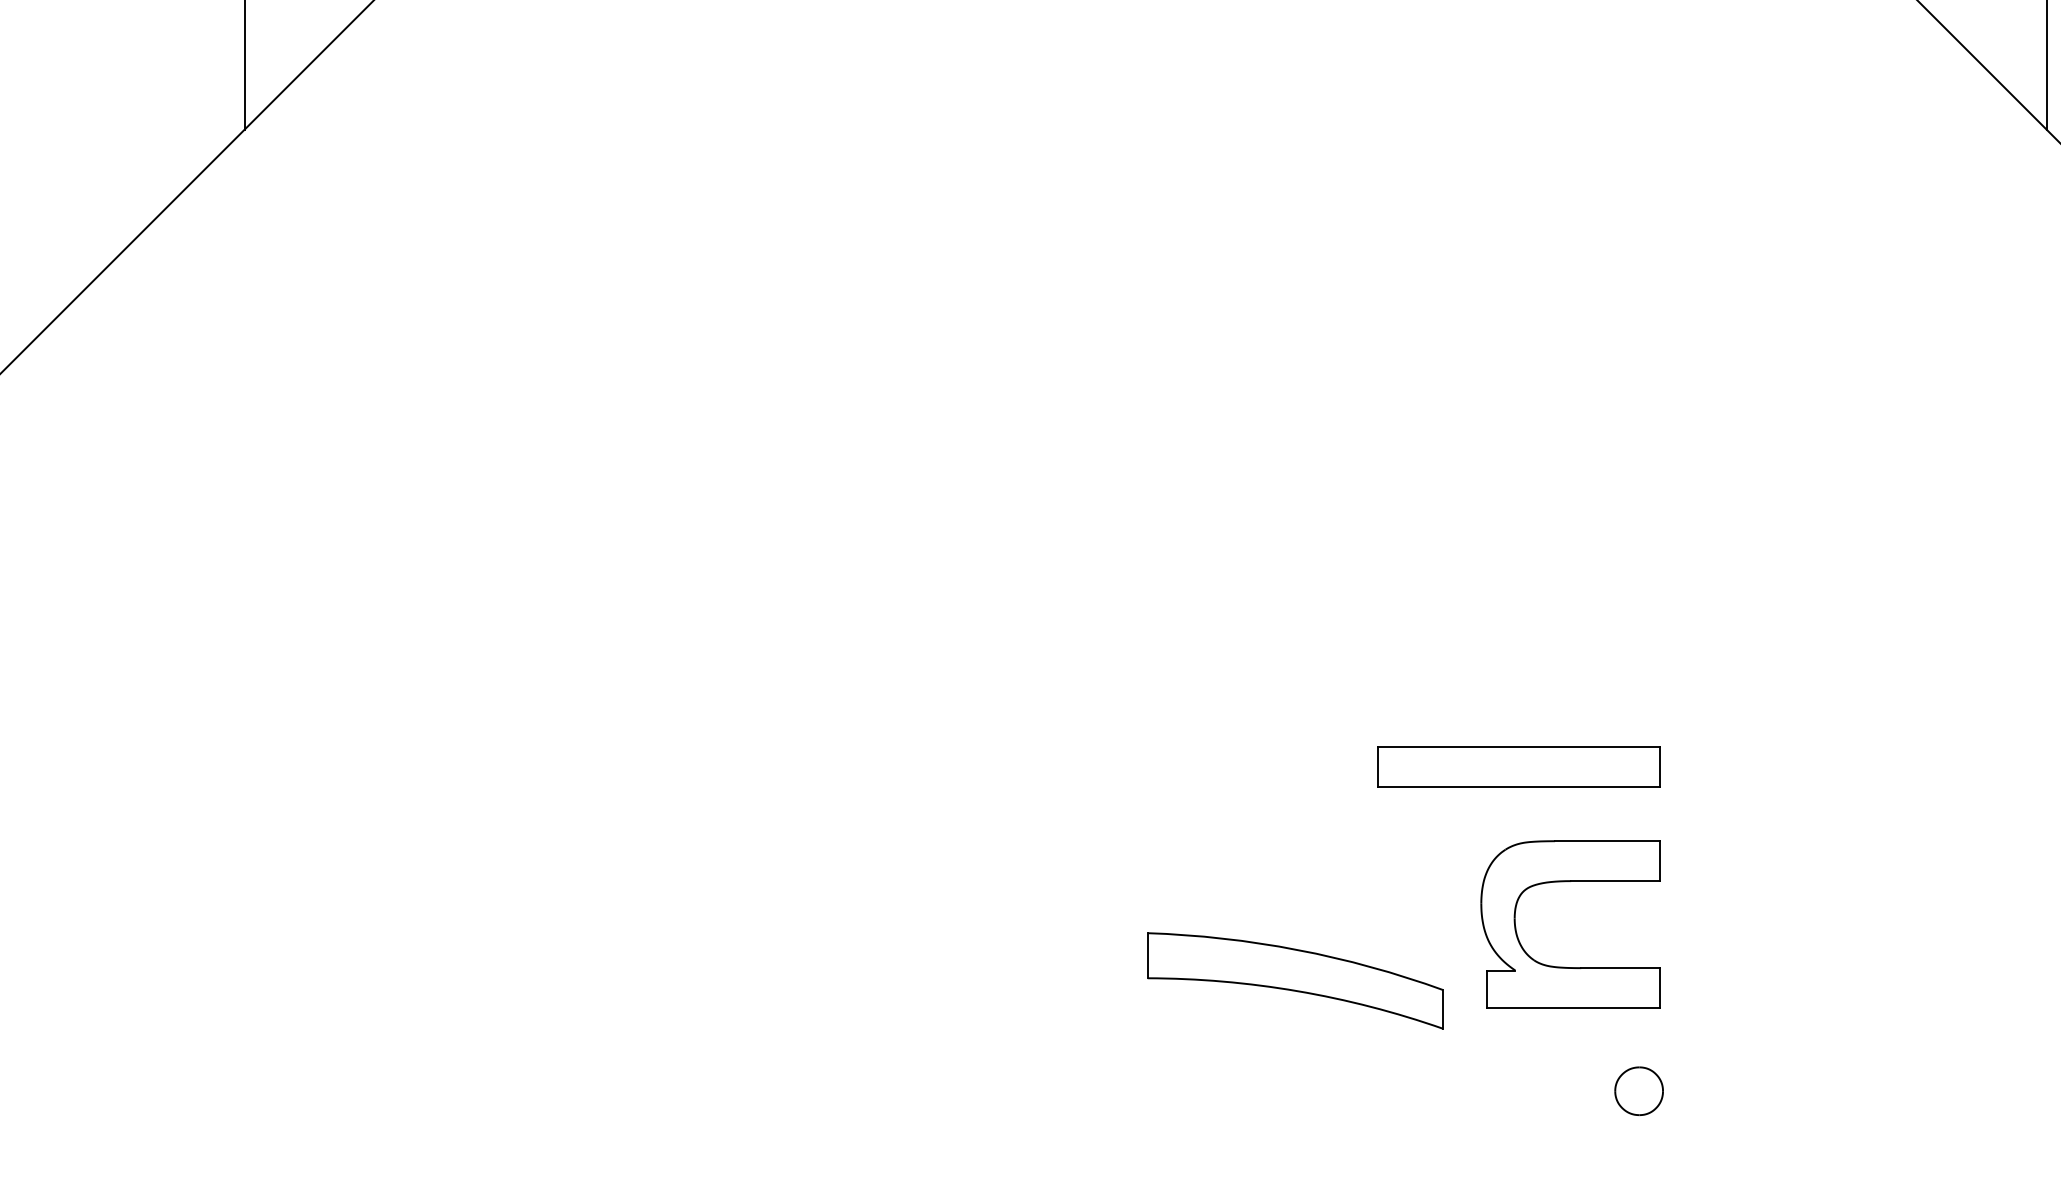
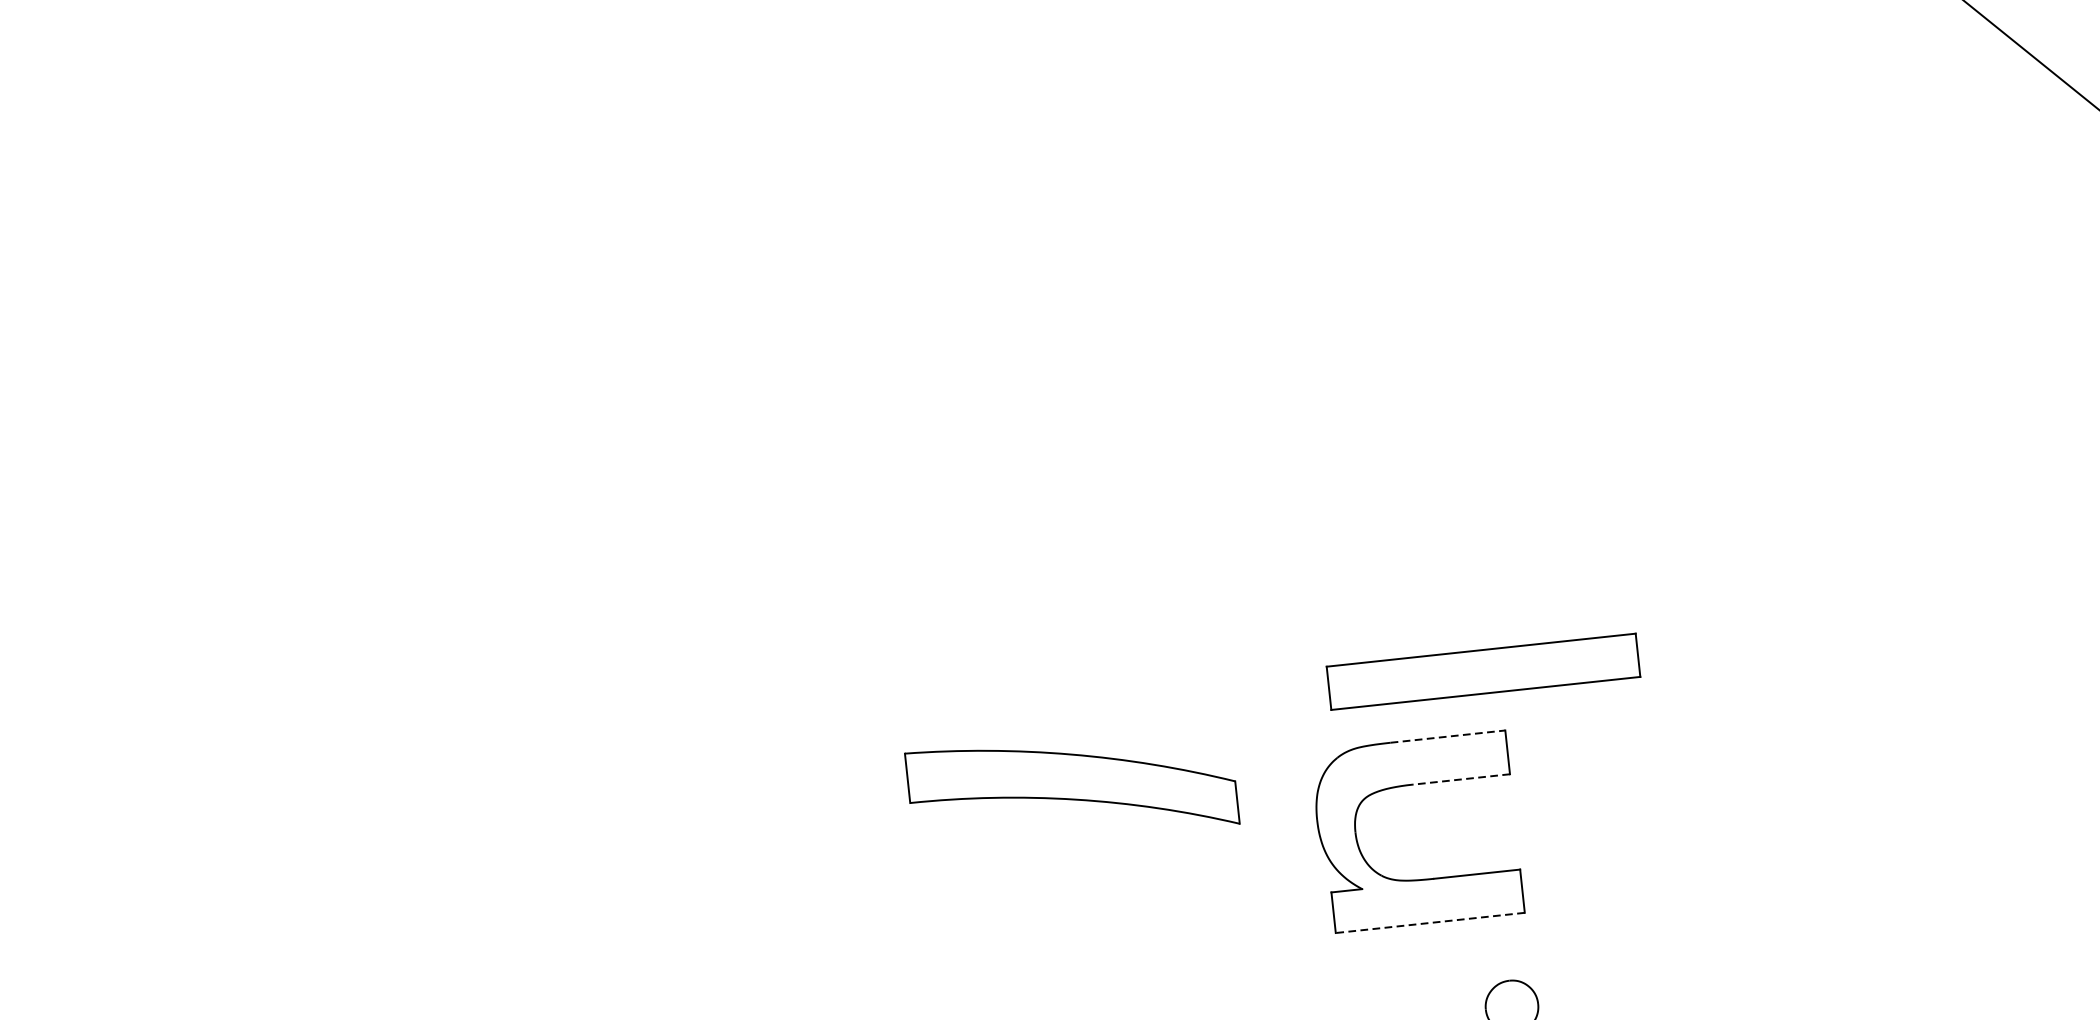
part: (1518, 766) -> (1483, 671), moved
line: (1607, 841) -> (1448, 736), solid -> dashed
line: (1614, 881) -> (1460, 779), solid -> dashed
part: (1295, 980) -> (1072, 788), moved
line: (1572, 1007) -> (1429, 922), solid -> dashed

